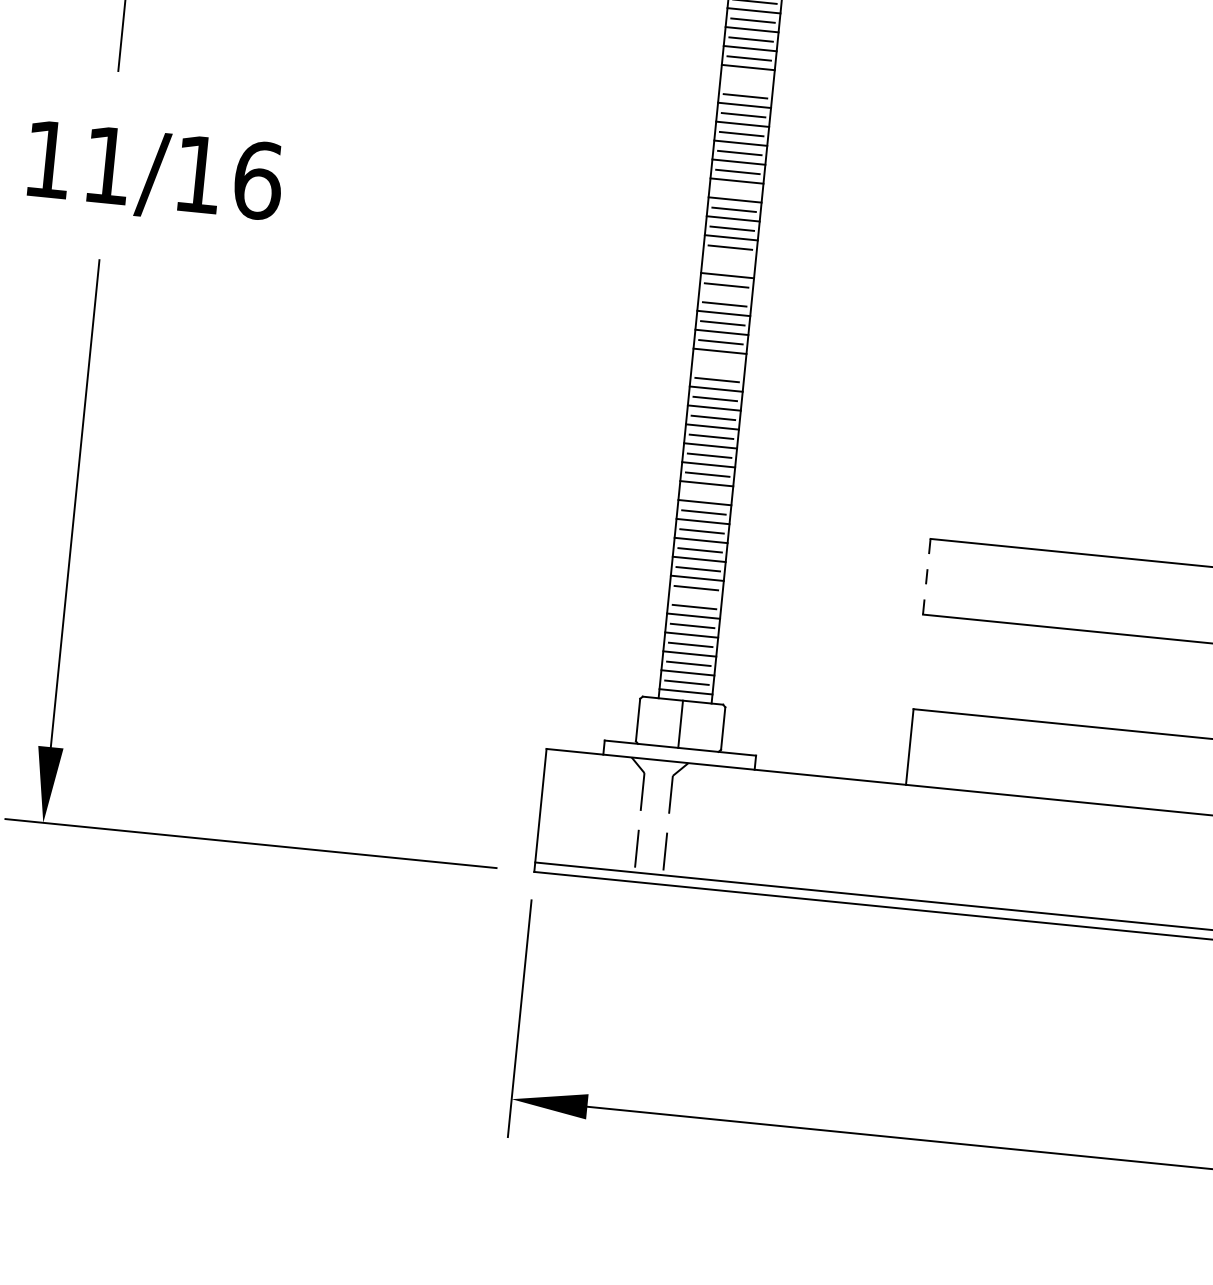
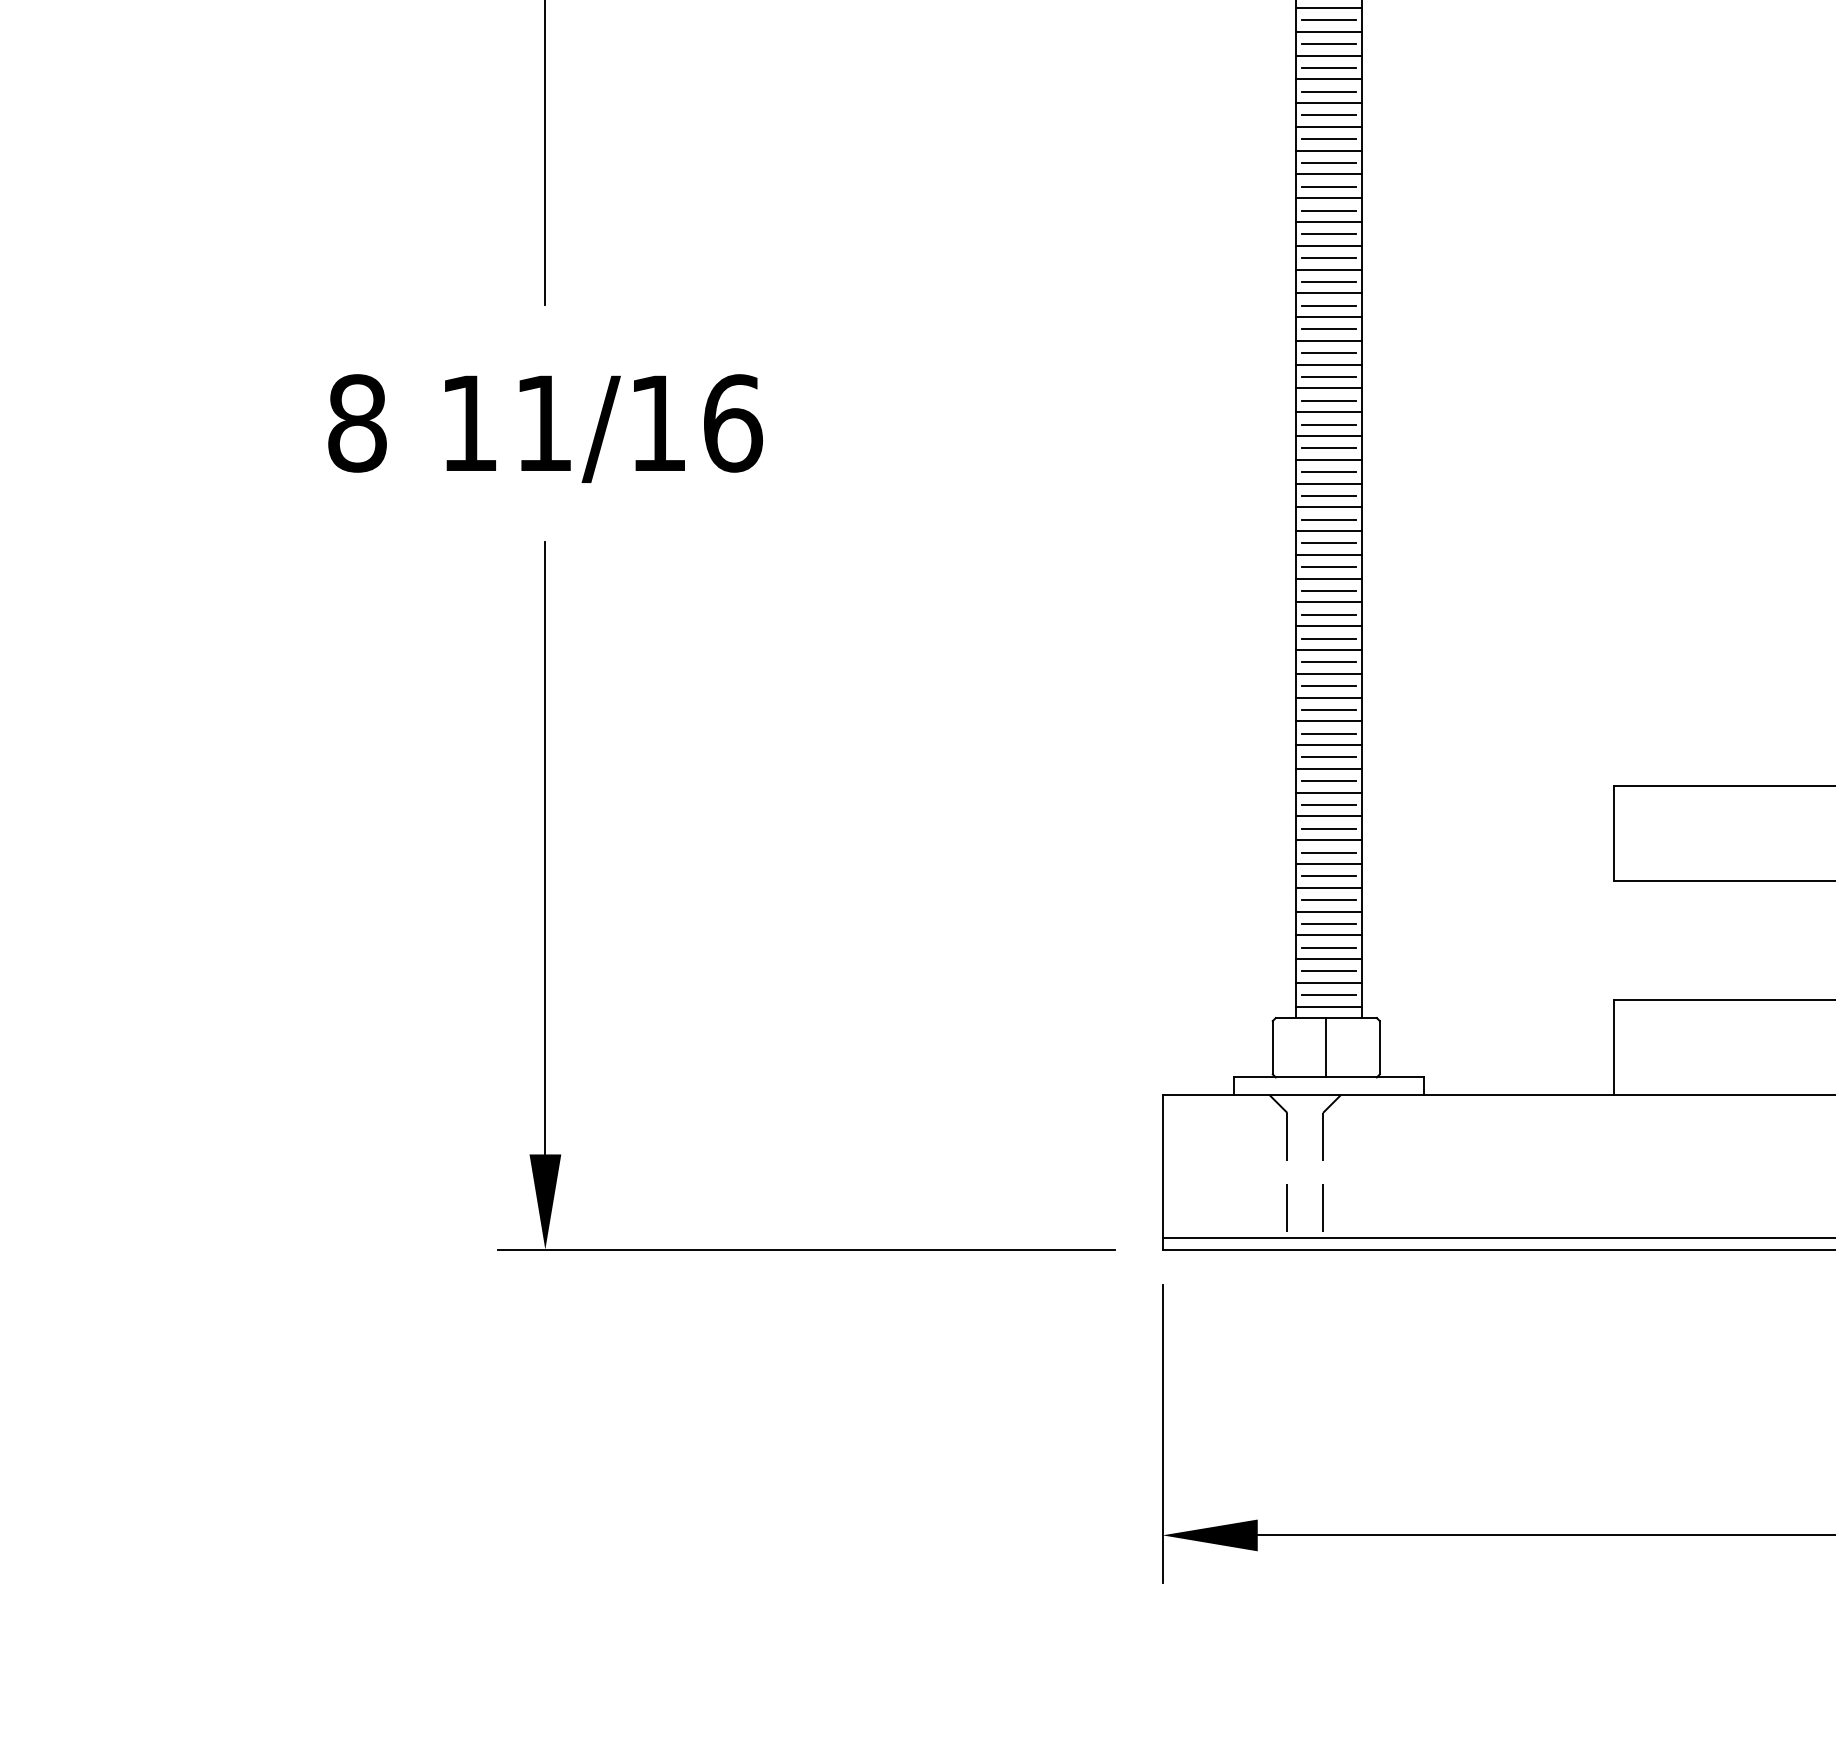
line: (746, 77) -> (1328, 234), added
line: (746, 86) -> (1328, 245), added
line: (735, 191) -> (1328, 377), added
line: (729, 256) -> (1328, 459), added
line: (728, 266) -> (1328, 472), added
line: (725, 294) -> (1328, 507), added
line: (718, 361) -> (1328, 591), added
line: (717, 370) -> (1328, 602), added
line: (705, 493) -> (1328, 757), added
line: (926, 576) -> (1614, 833), dashed -> solid
line: (695, 596) -> (1328, 887), added

